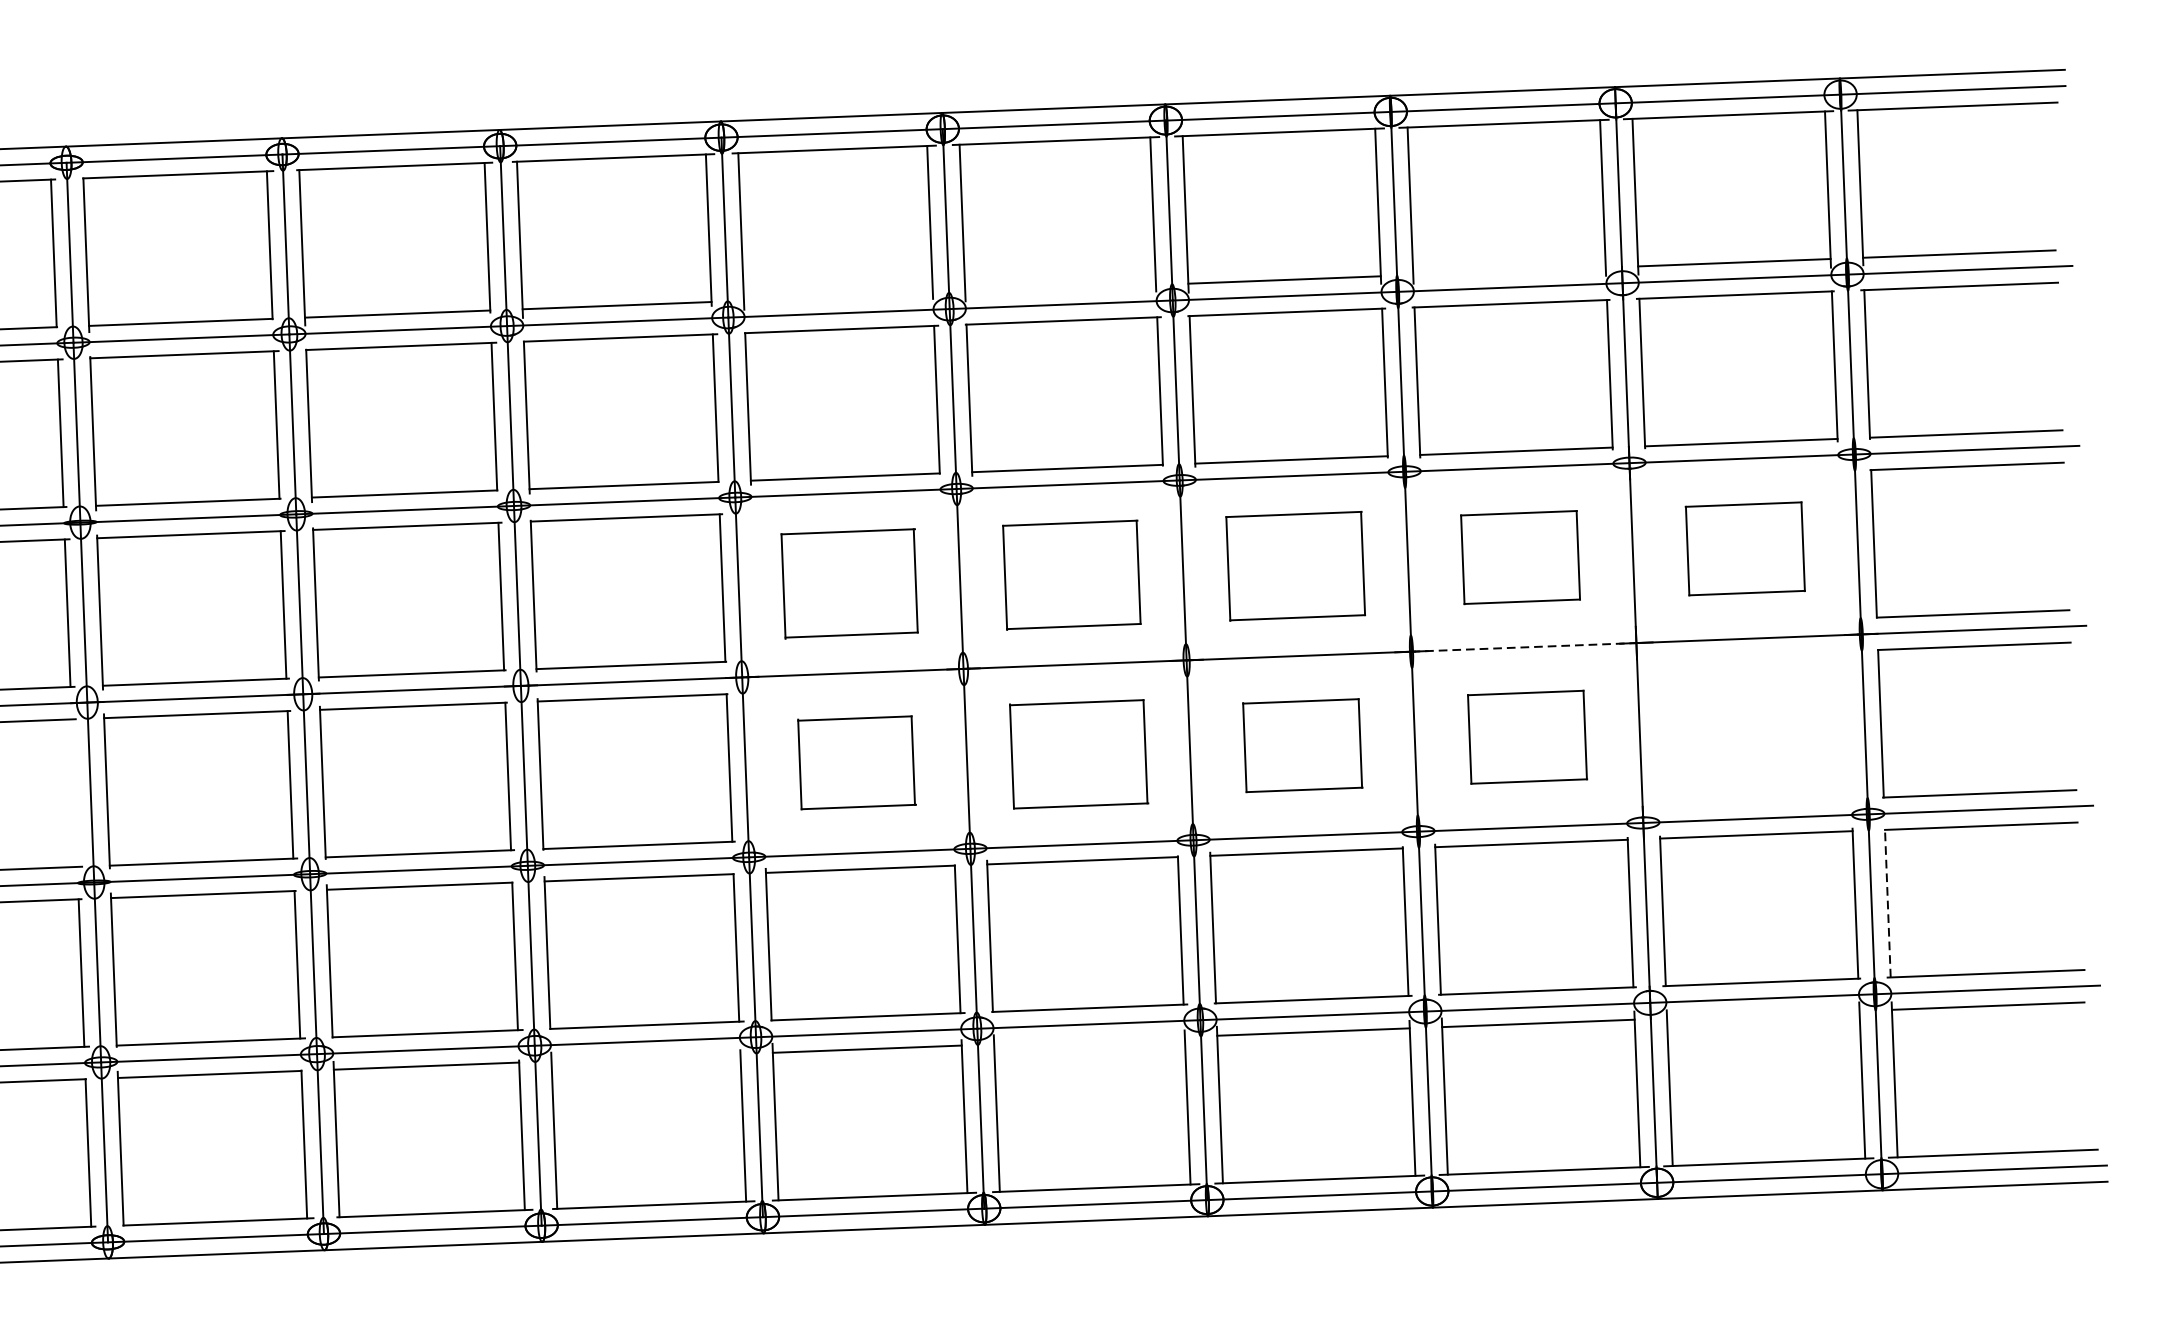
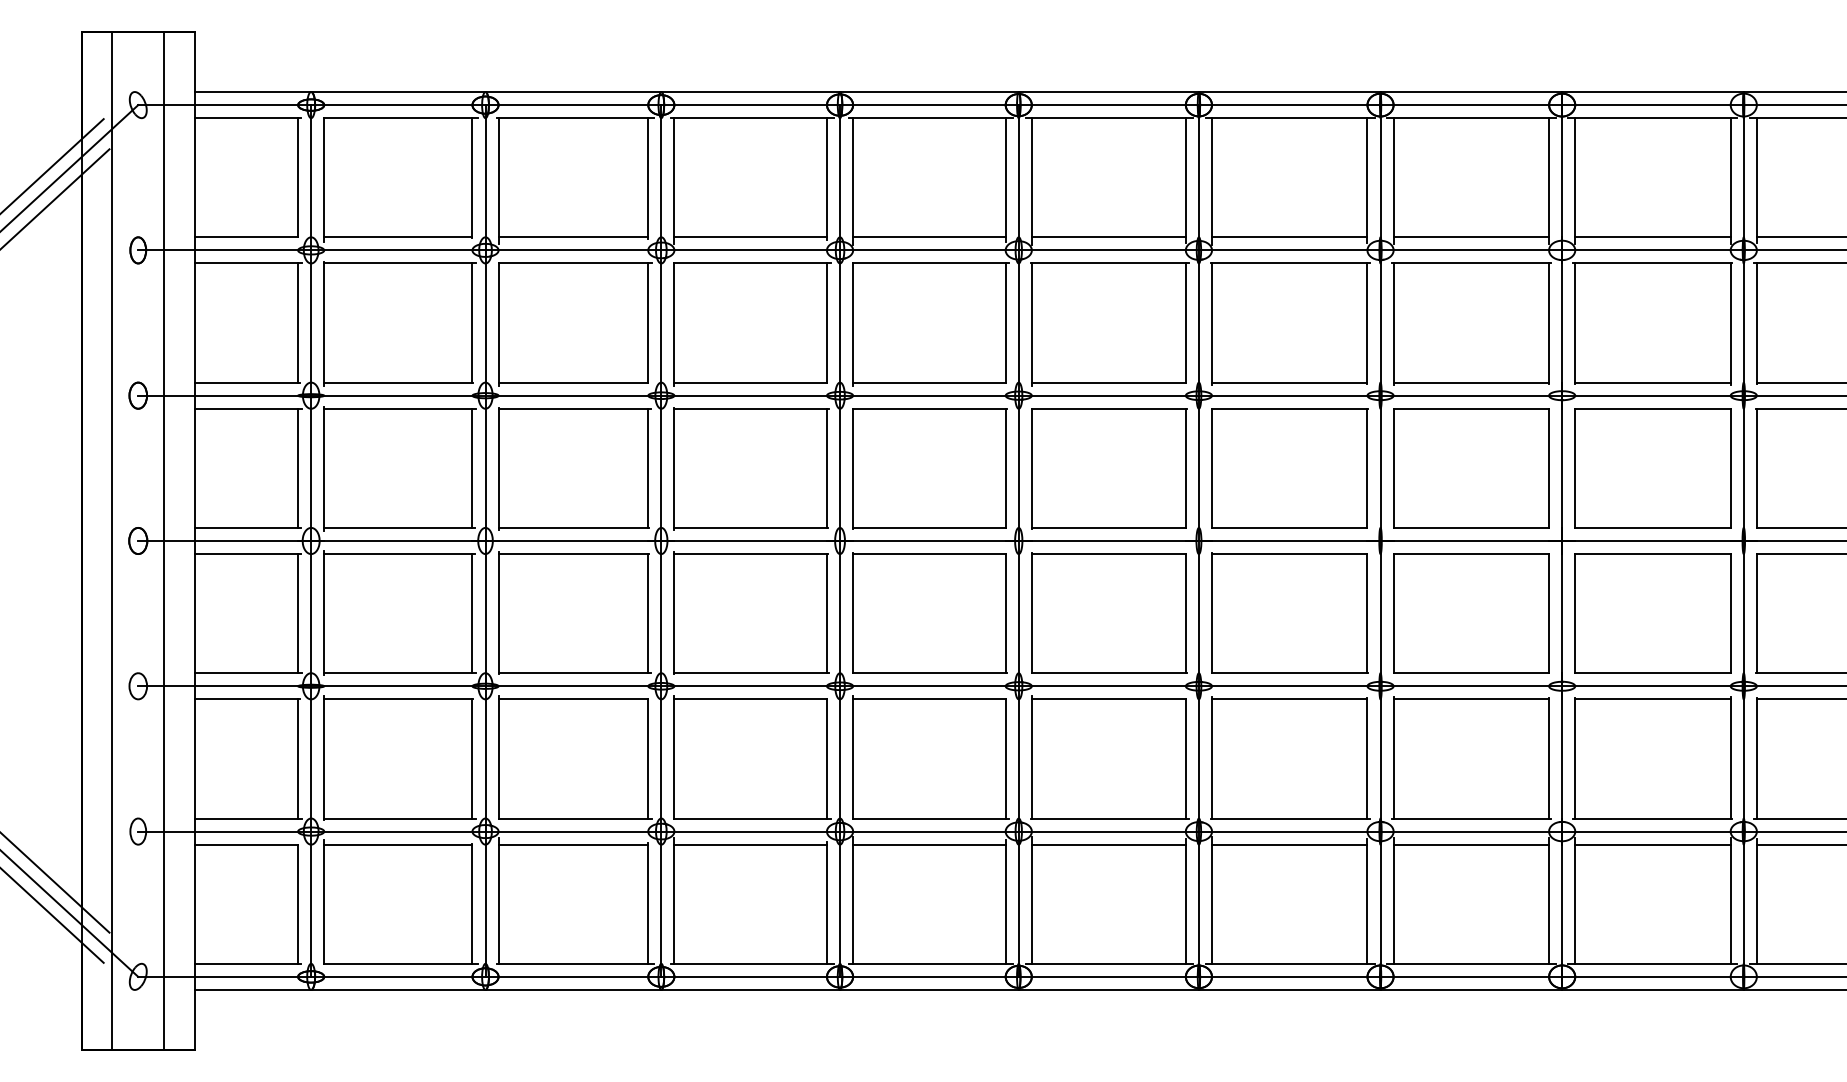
line: (1509, 271) -> (1471, 237), added
line: (1060, 288) -> (1108, 237), added
line: (838, 297) -> (929, 237), added
part: (1744, 549) -> (1652, 468), size x1.67
part: (1520, 557) -> (1471, 468), size x1.67
part: (1295, 566) -> (1289, 468), size x1.43
part: (1072, 574) -> (1109, 468), size x1.43
part: (849, 583) -> (929, 468), size x1.43
line: (1524, 646) -> (1471, 540), dashed -> solid
part: (1751, 728) -> (1652, 613), added
part: (1527, 737) -> (1471, 613), size x1.67
part: (1302, 744) -> (1289, 612), size x1.67
part: (1079, 753) -> (1109, 612), size x1.43
part: (856, 761) -> (929, 612), size x1.67
line: (75, 792) -> (298, 613), added
line: (1887, 901) -> (1756, 757), dashed -> solid
line: (1762, 1014) -> (1652, 844), added
line: (1089, 1040) -> (1108, 844), added
line: (645, 1057) -> (750, 844), added

